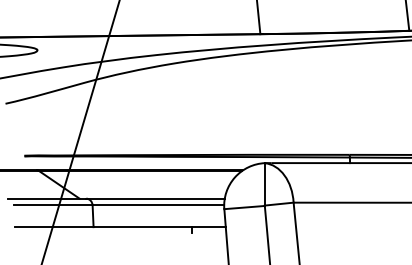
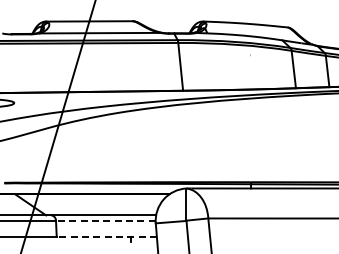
line: (157, 205) -> (105, 220), solid -> dashed
line: (159, 227) -> (106, 237), solid -> dashed

